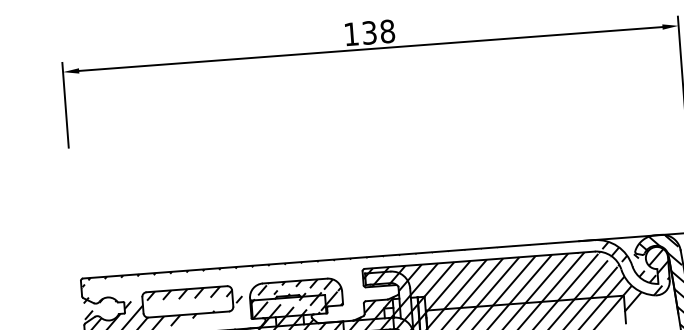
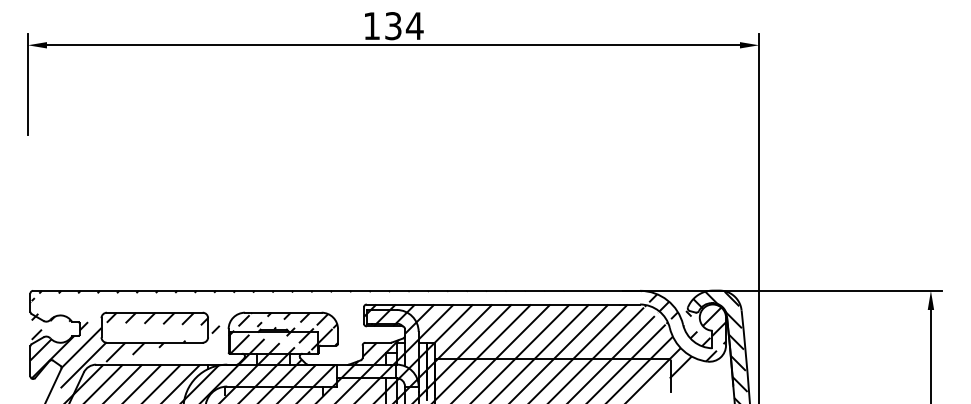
text: (387, 31) -> (414, 26), 138 -> 134

